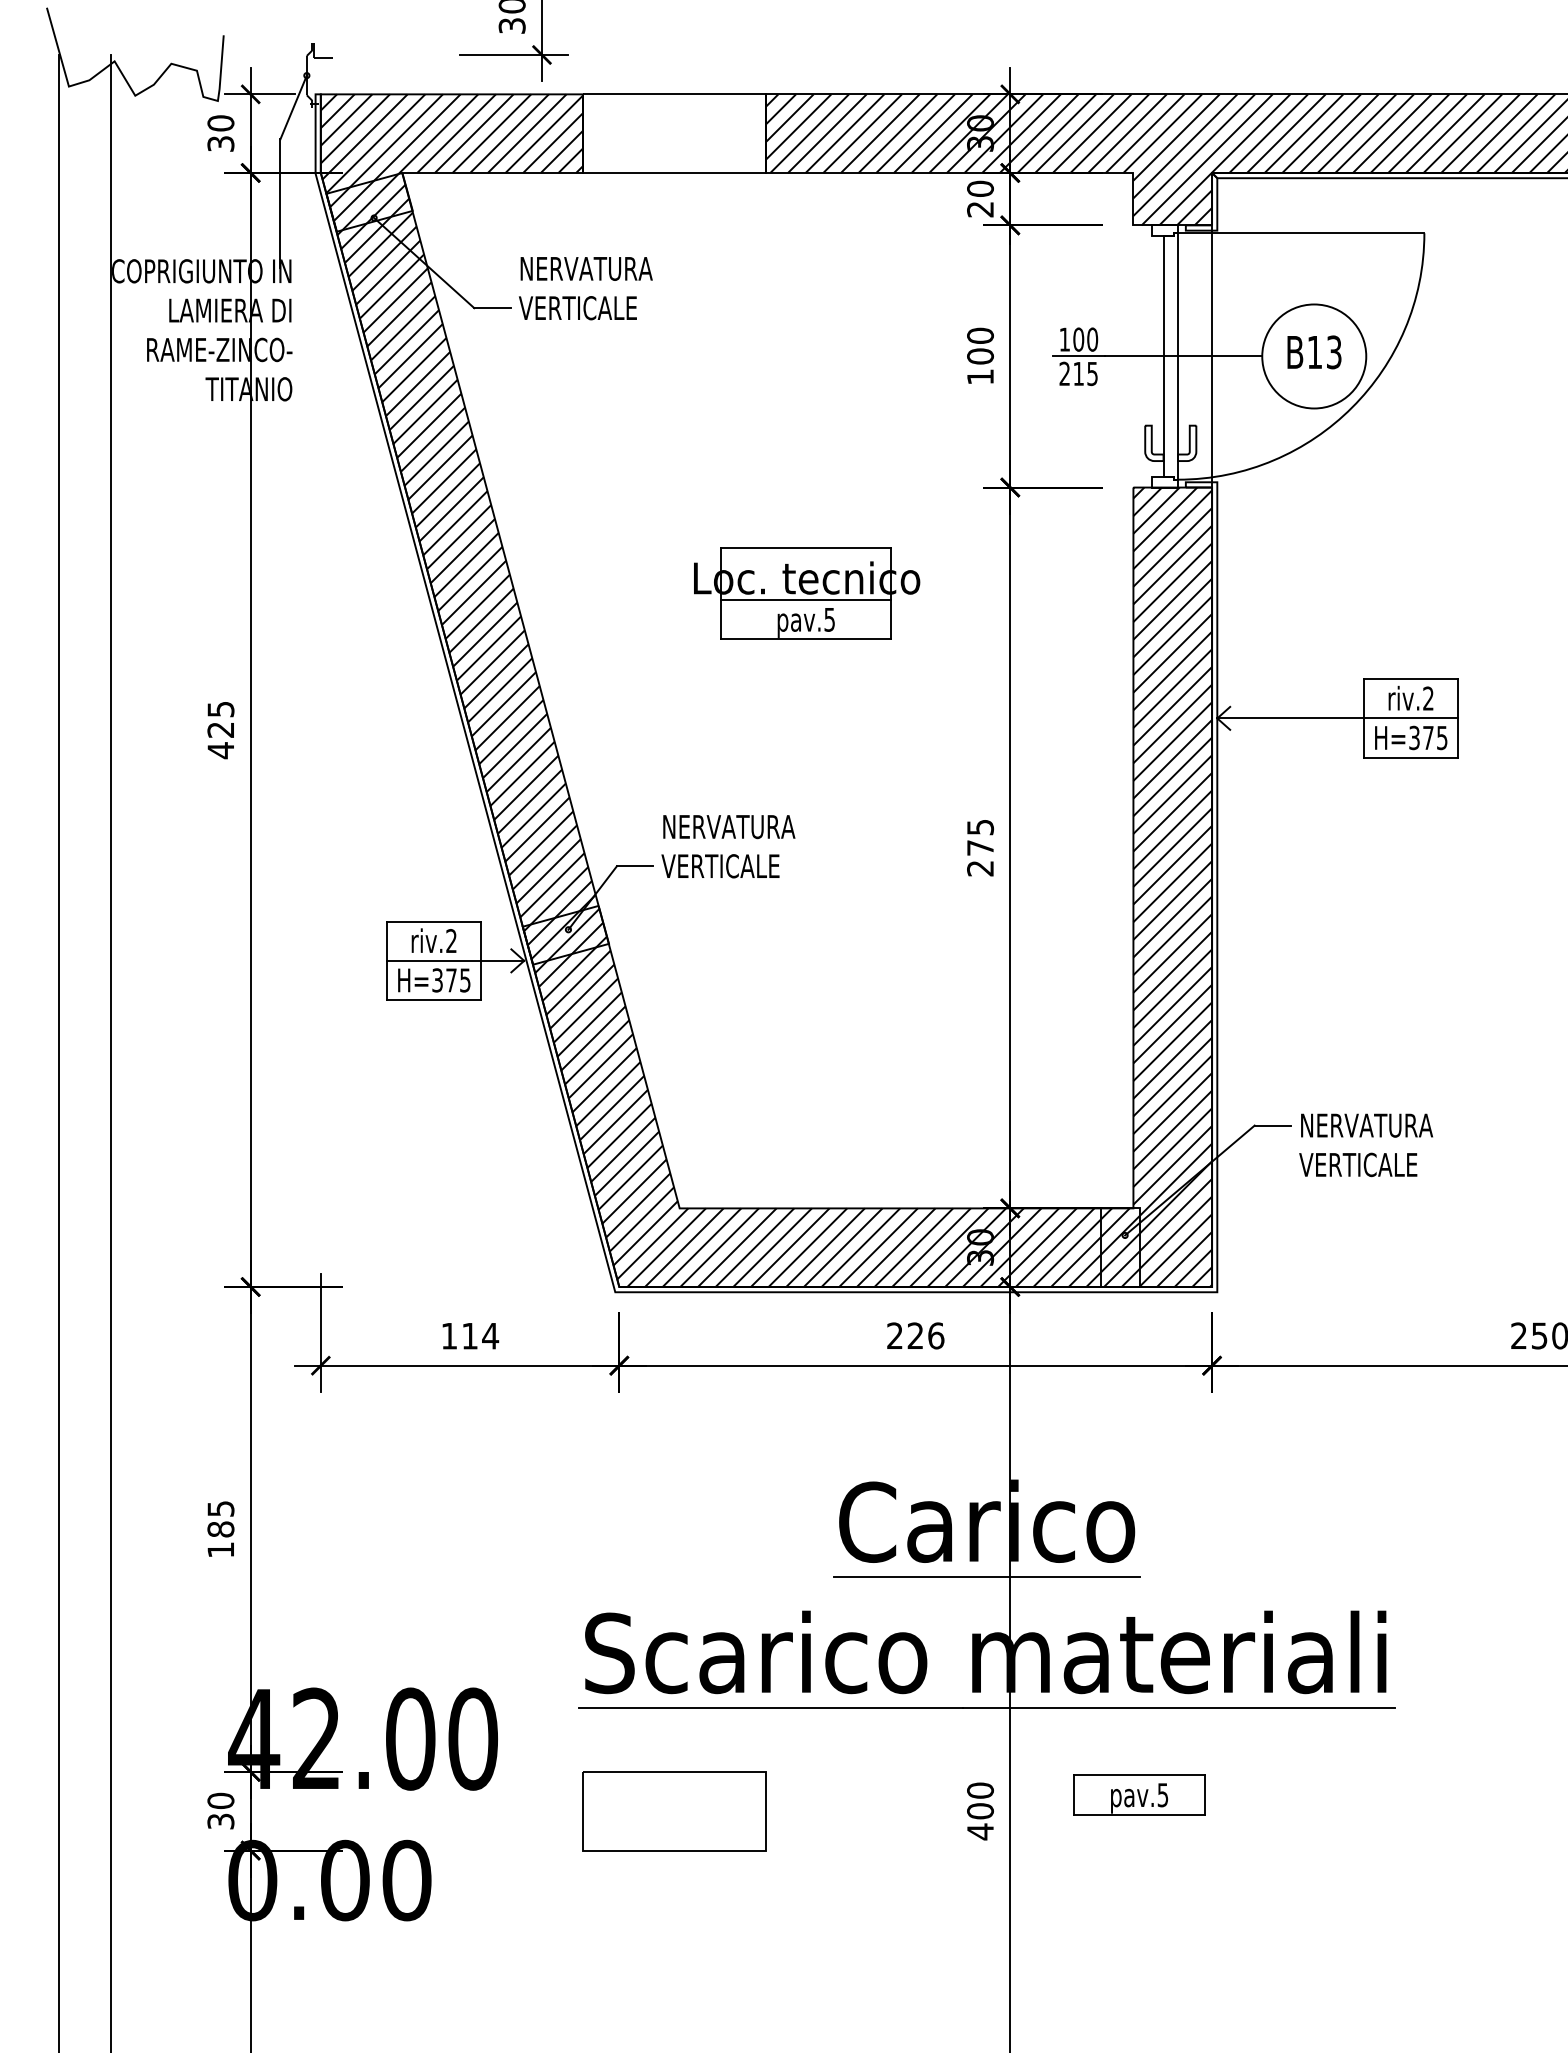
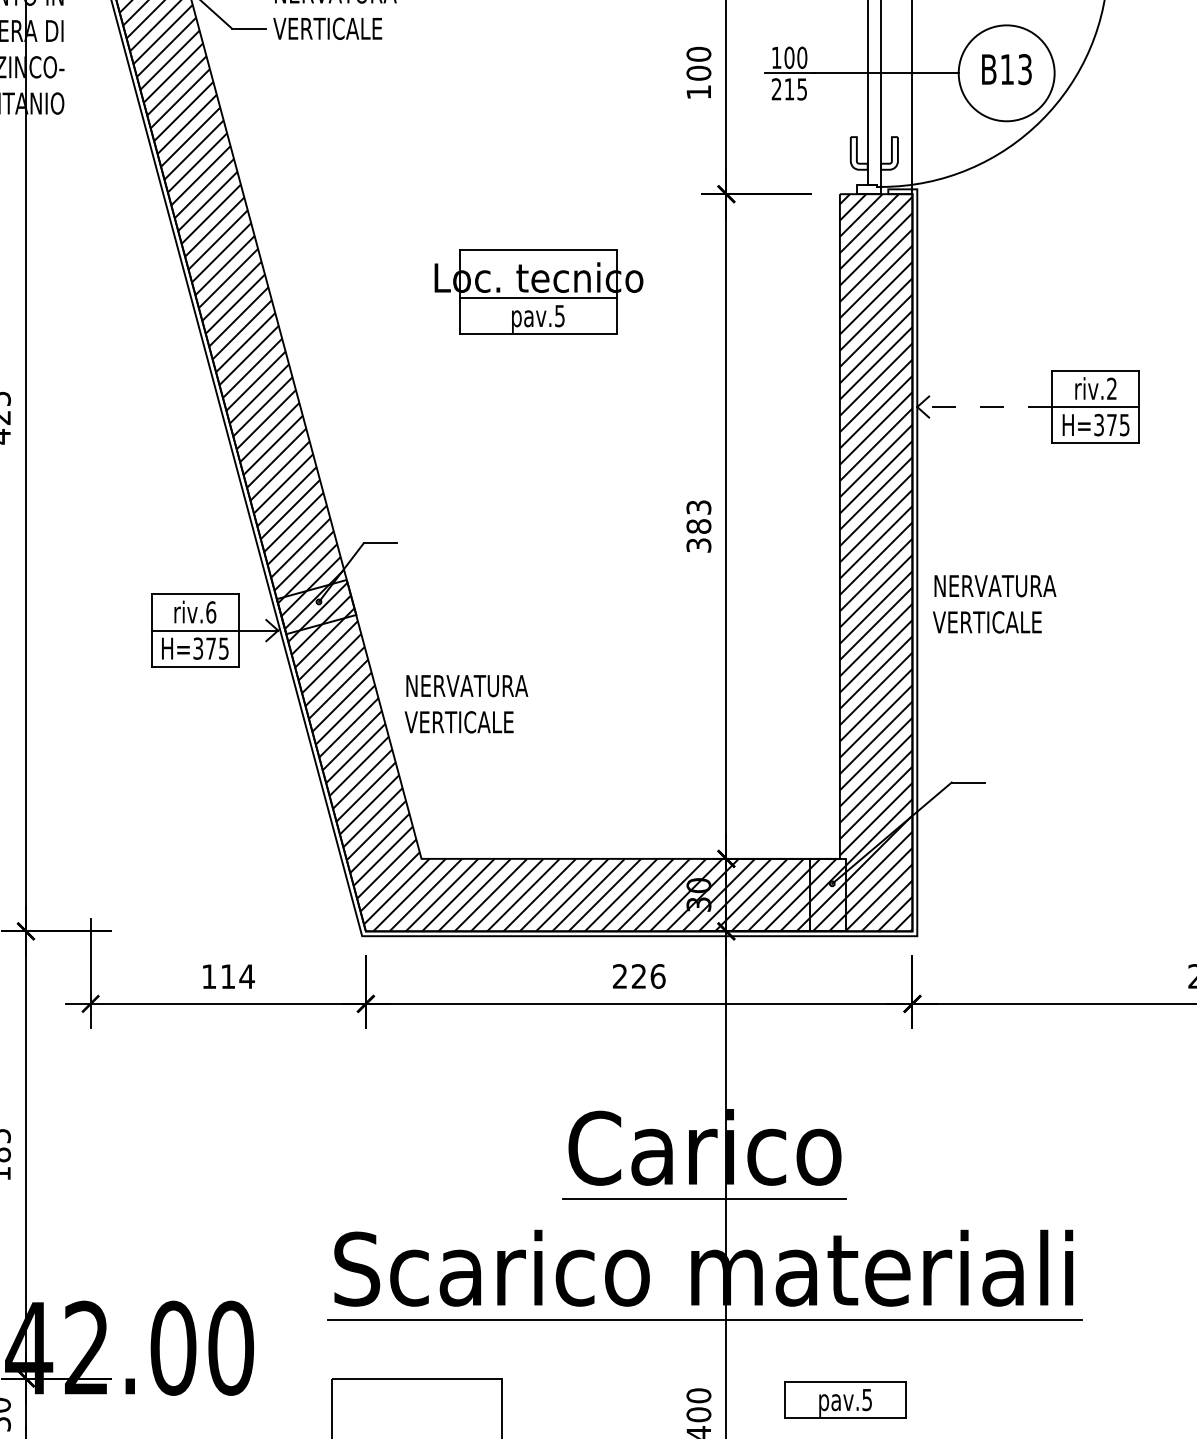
line: (1290, 718) -> (984, 407), solid -> dashed
text: (728, 846) -> (466, 704), moved
text: (980, 847) -> (698, 526), 275 -> 383
text: (451, 941) -> (211, 612), riv.2 -> riv.6
text: (1365, 1145) -> (993, 604), moved

